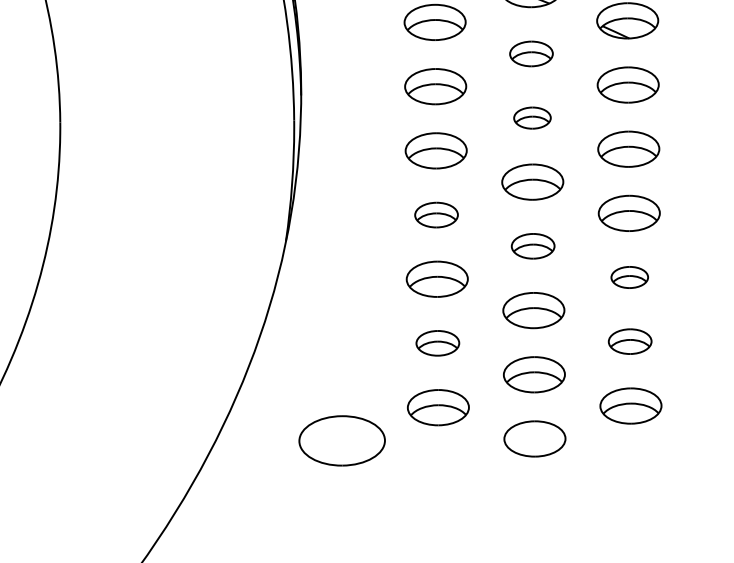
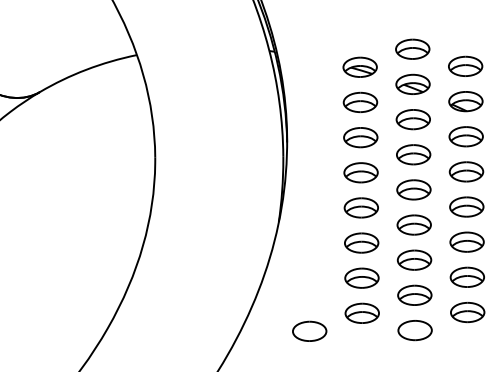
part: (530, 53) -> (412, 119), size x1.43
part: (531, 117) -> (413, 154), size x1.67
part: (435, 214) -> (360, 207), size x1.43
part: (531, 245) -> (413, 224), size x1.43
part: (628, 276) -> (466, 241), size x1.67
part: (628, 340) -> (466, 276), size x1.43
part: (436, 342) -> (361, 277), size x1.43
part: (342, 438) -> (309, 330), size x0.71

